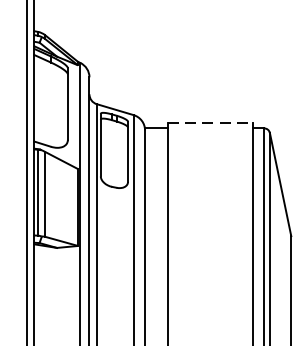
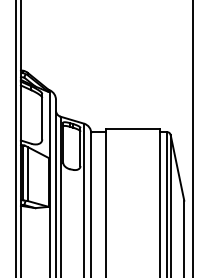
line: (211, 122) -> (133, 128), dashed -> solid

